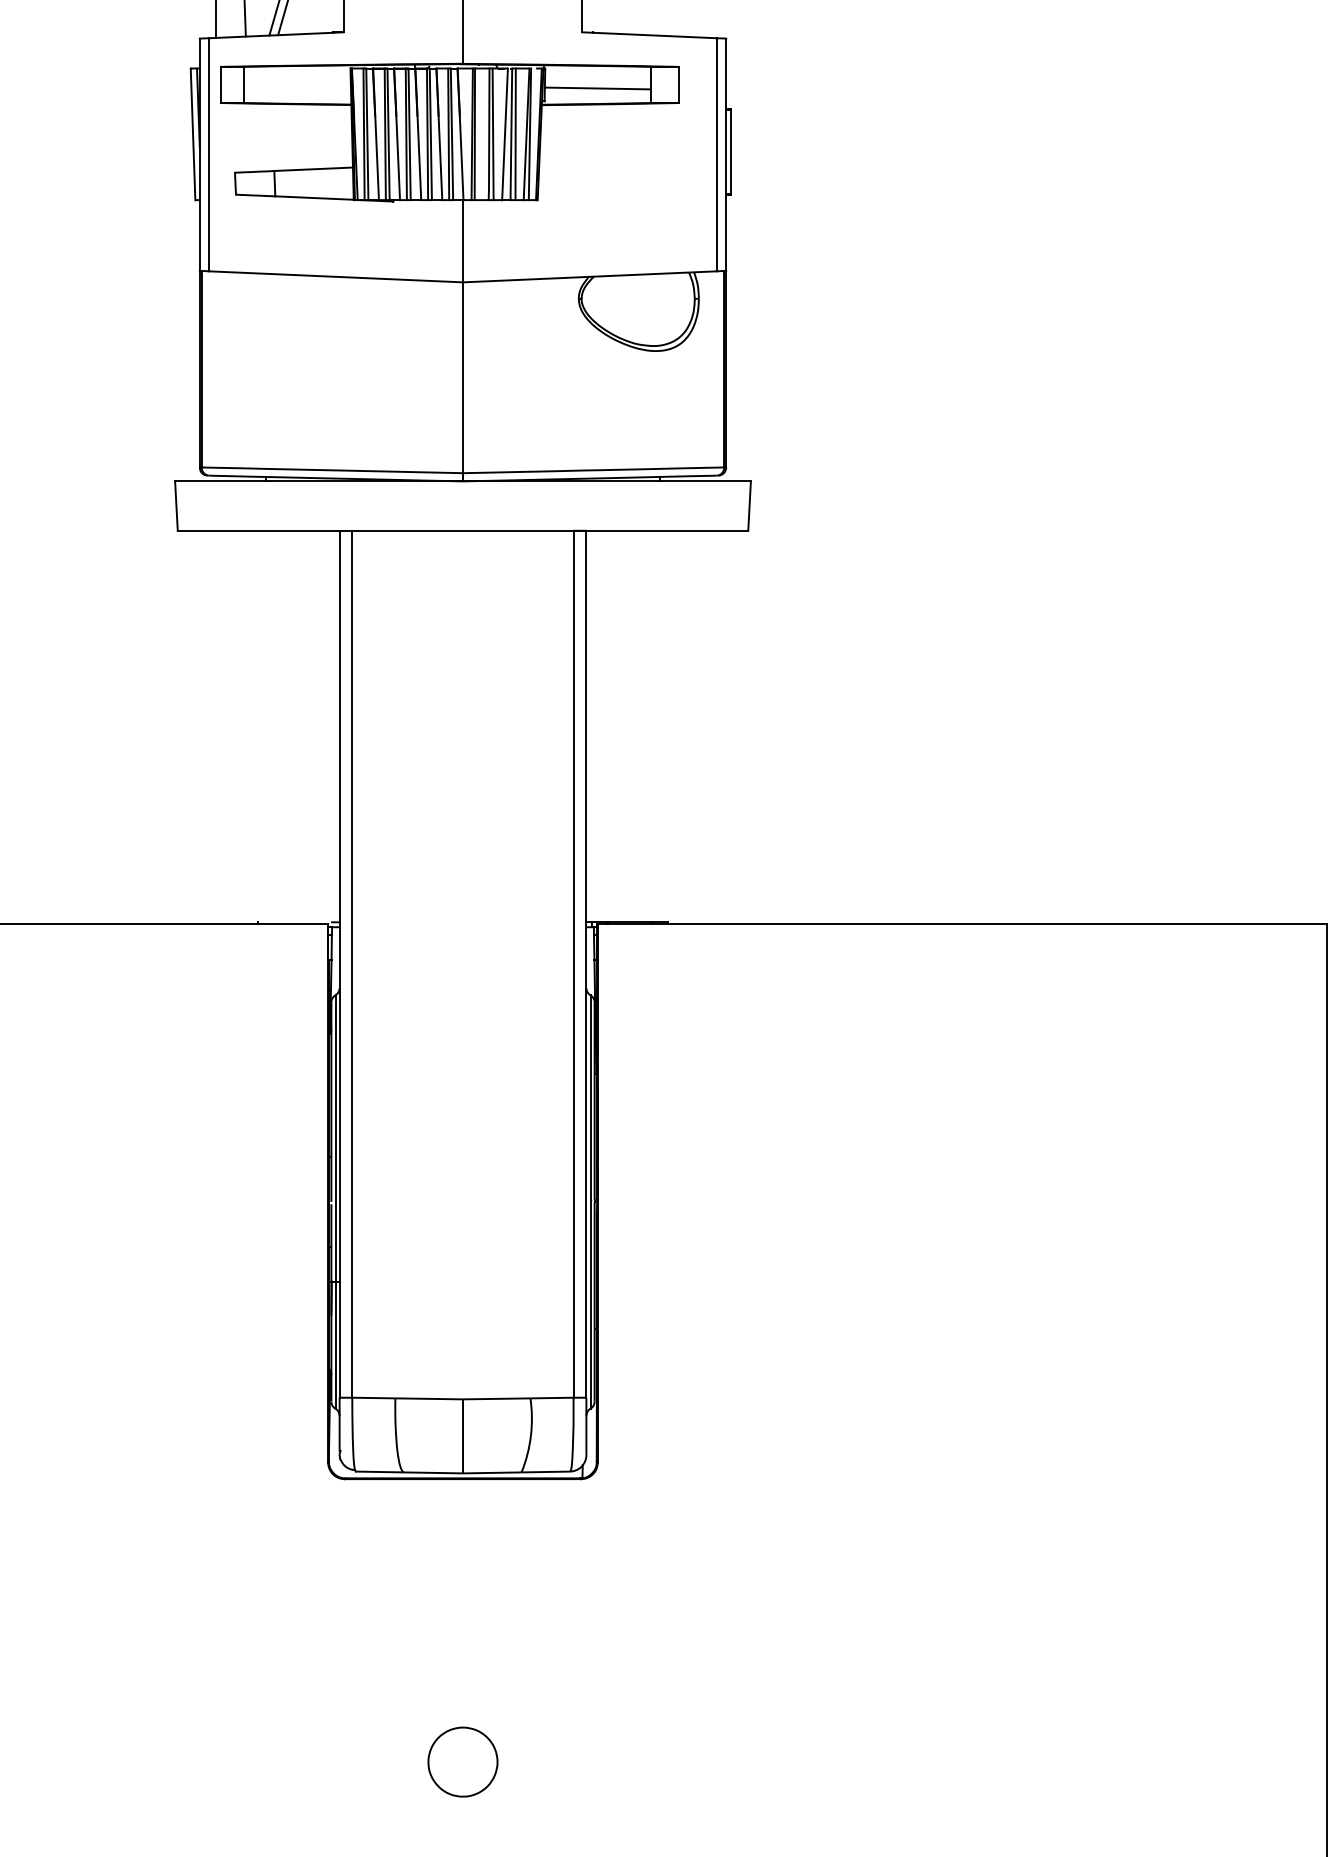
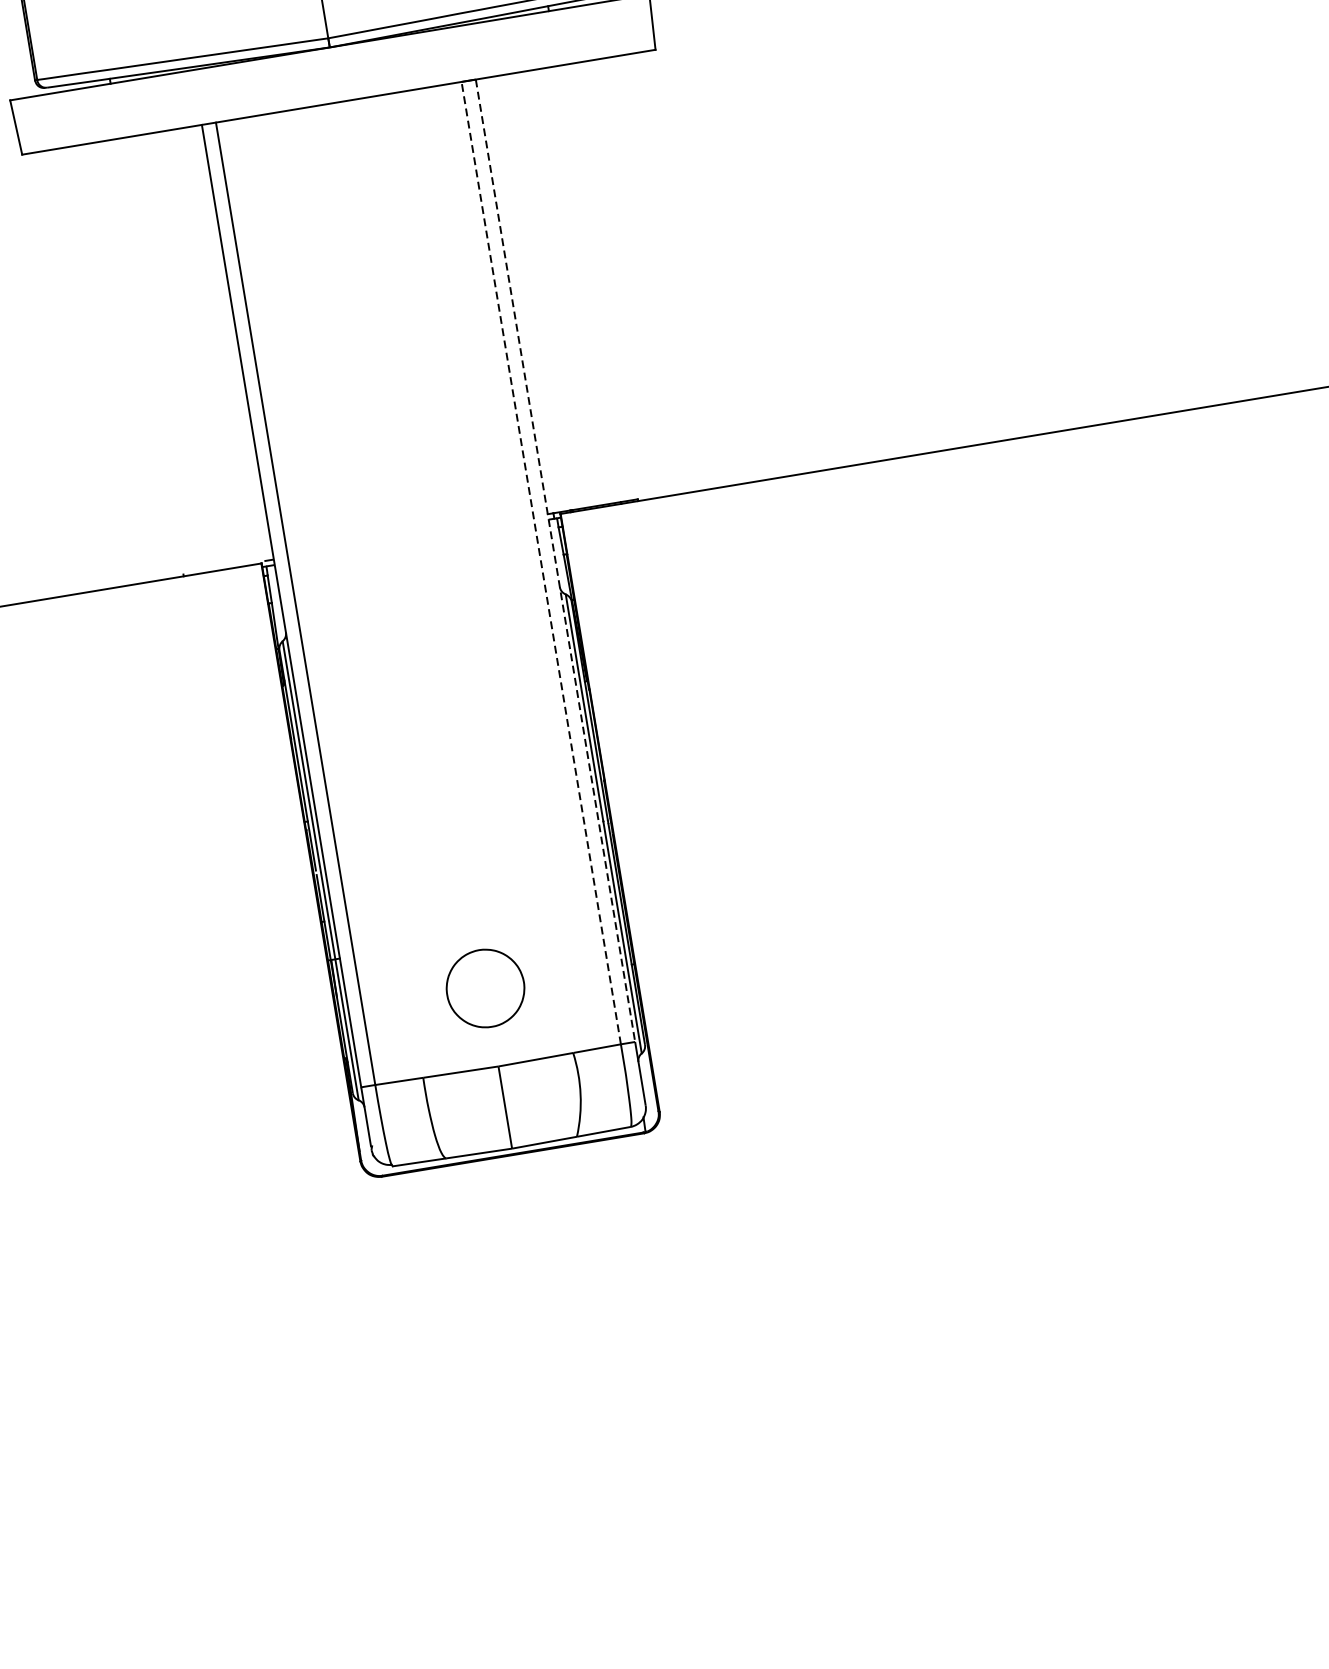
line: (573, 963) -> (541, 562), solid -> dashed
line: (586, 964) -> (555, 561), solid -> dashed
part: (462, 1761) -> (484, 987), moved

